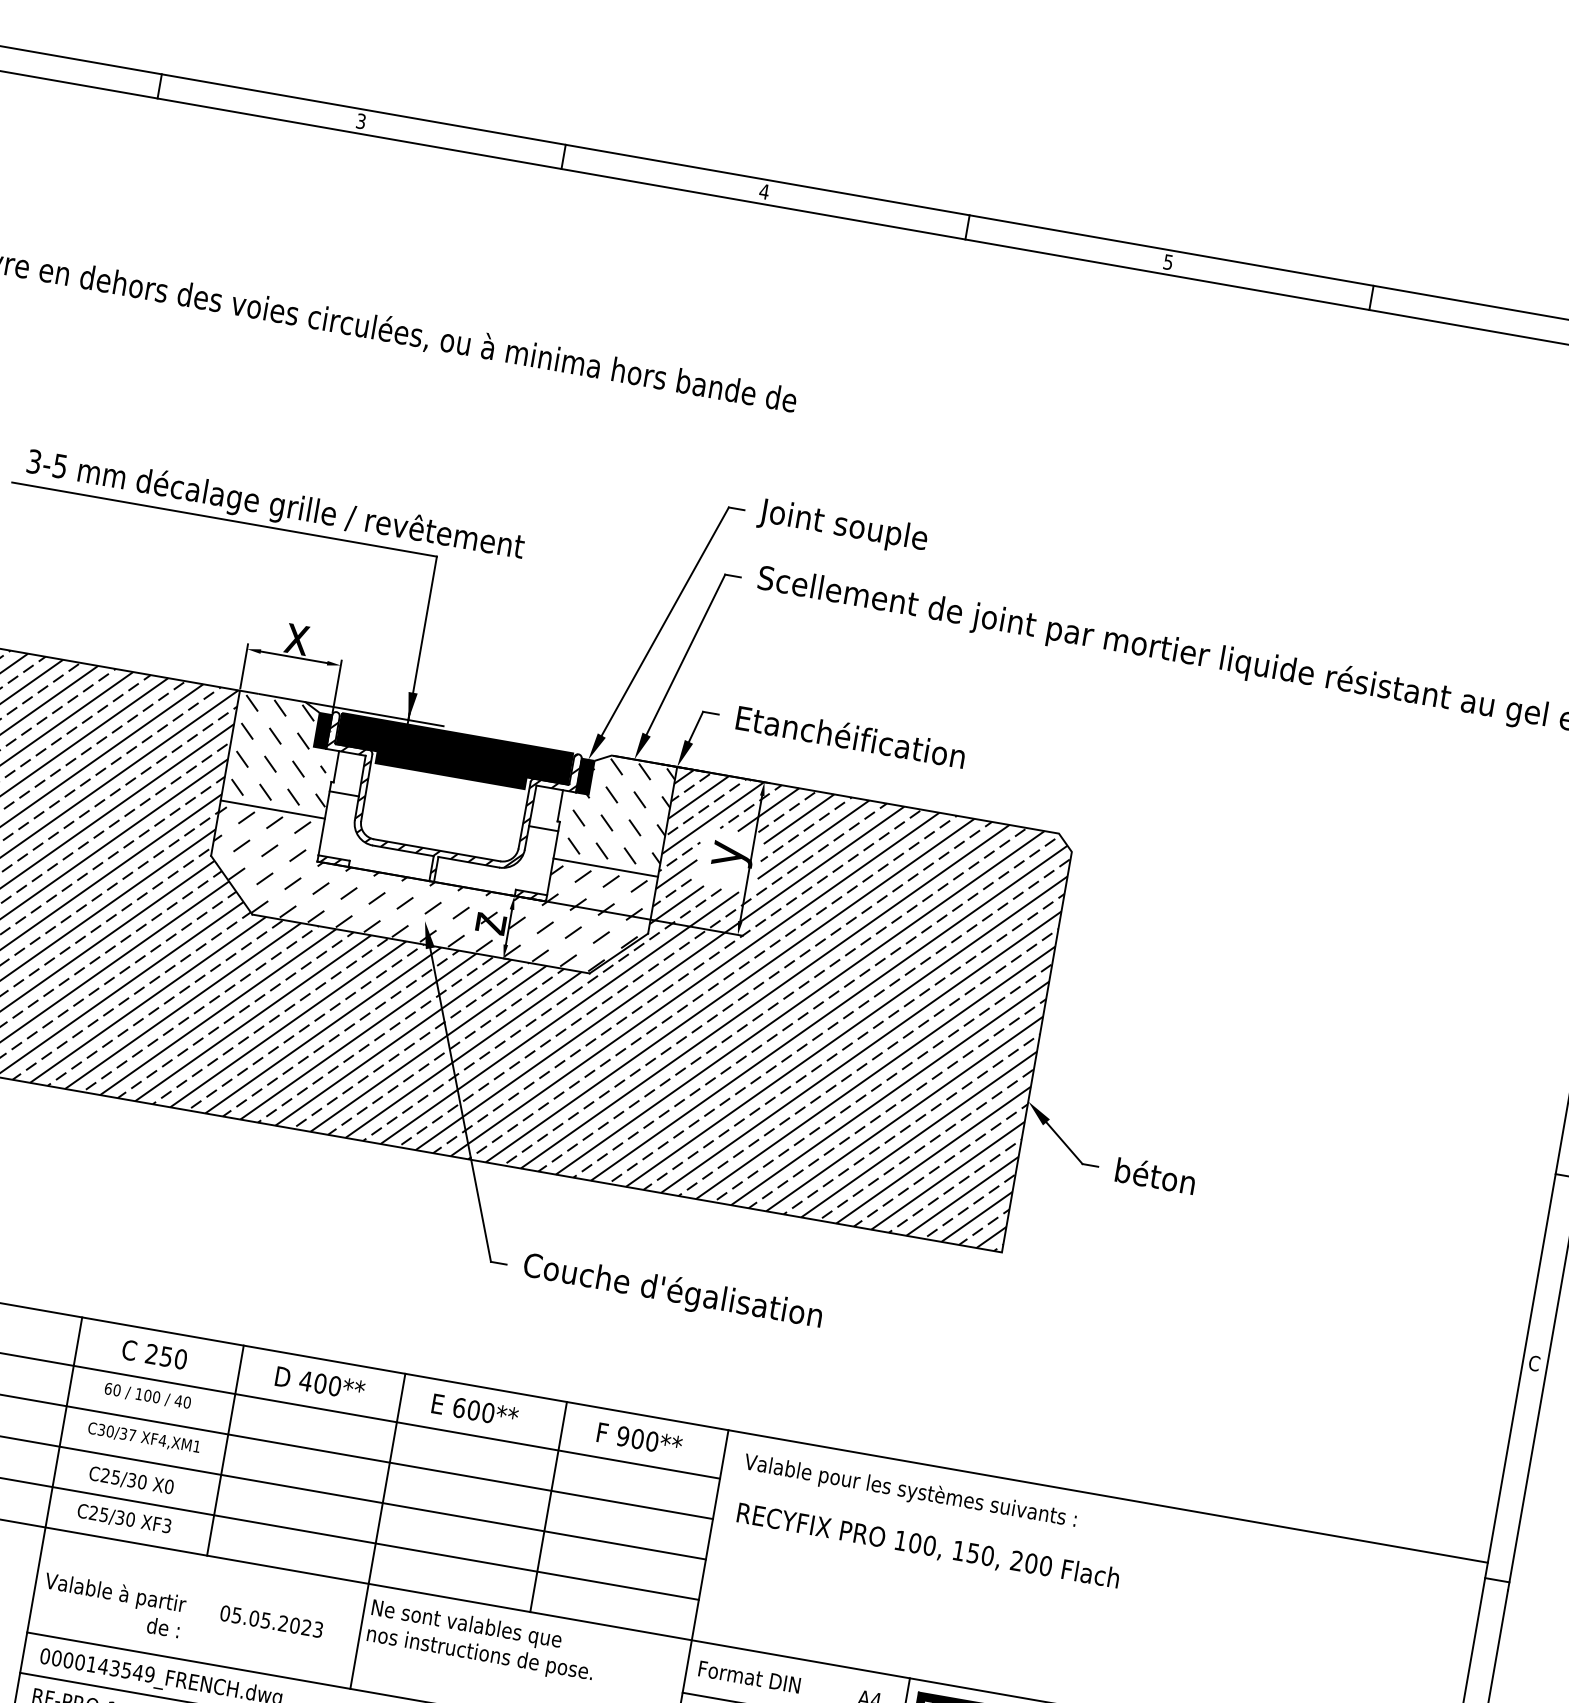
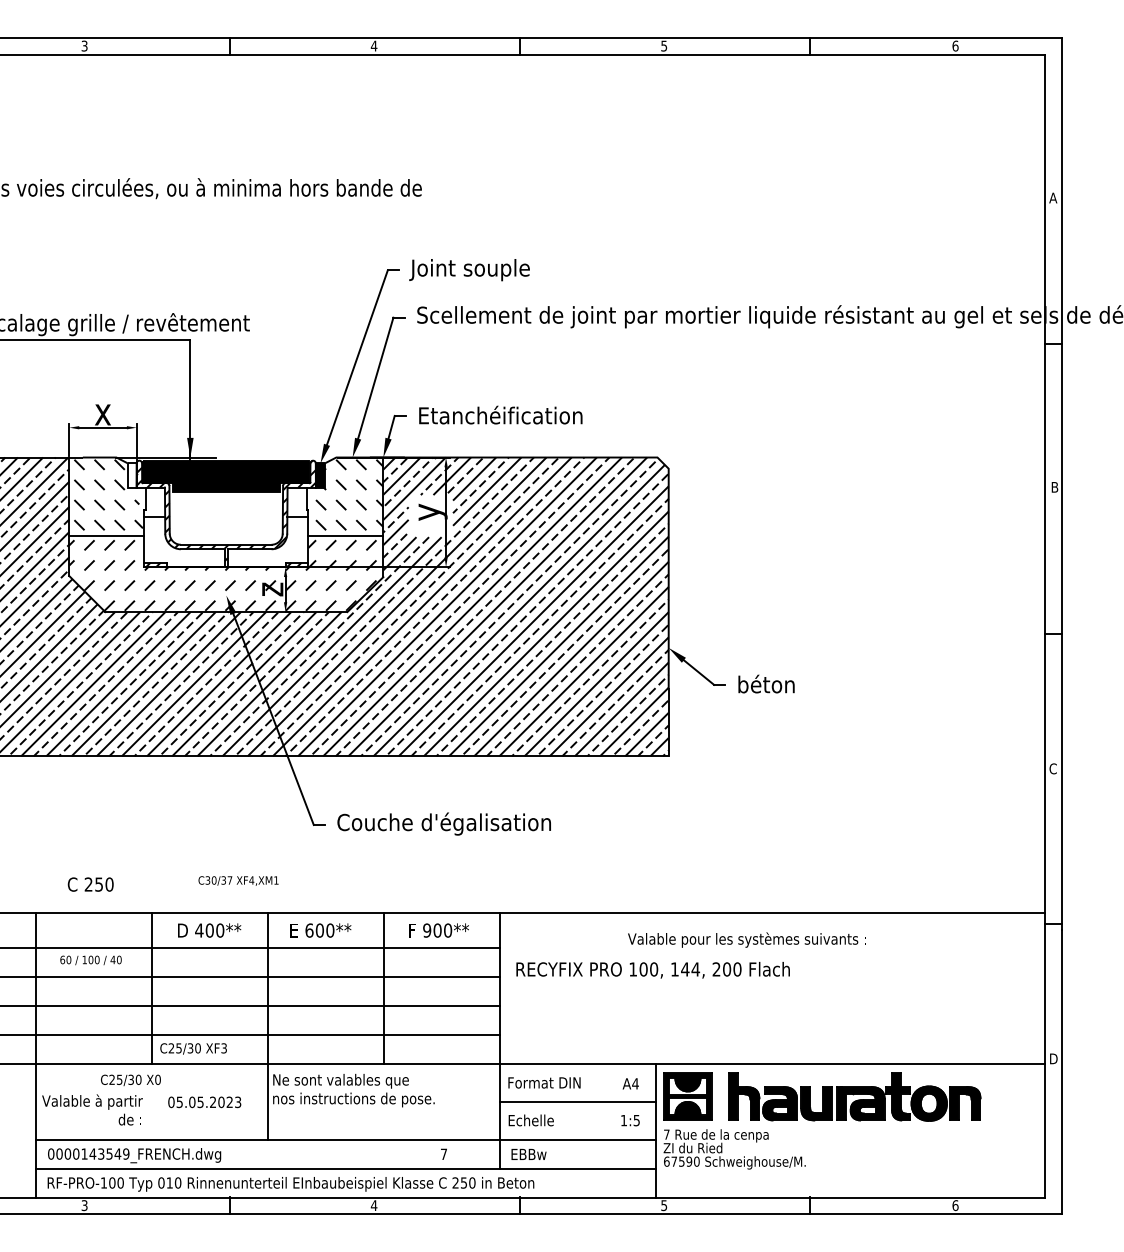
fill: (322, 730) -> (131, 475), removed
text: (154, 1354) -> (90, 884), moved
text: (144, 1437) -> (238, 880), moved
text: (131, 1479) -> (130, 1079), moved
text: (909, 1490) -> (746, 939), moved
text: (124, 1518) -> (193, 1048), moved
text: (980, 1554) -> (690, 969), 150, -> 144,

